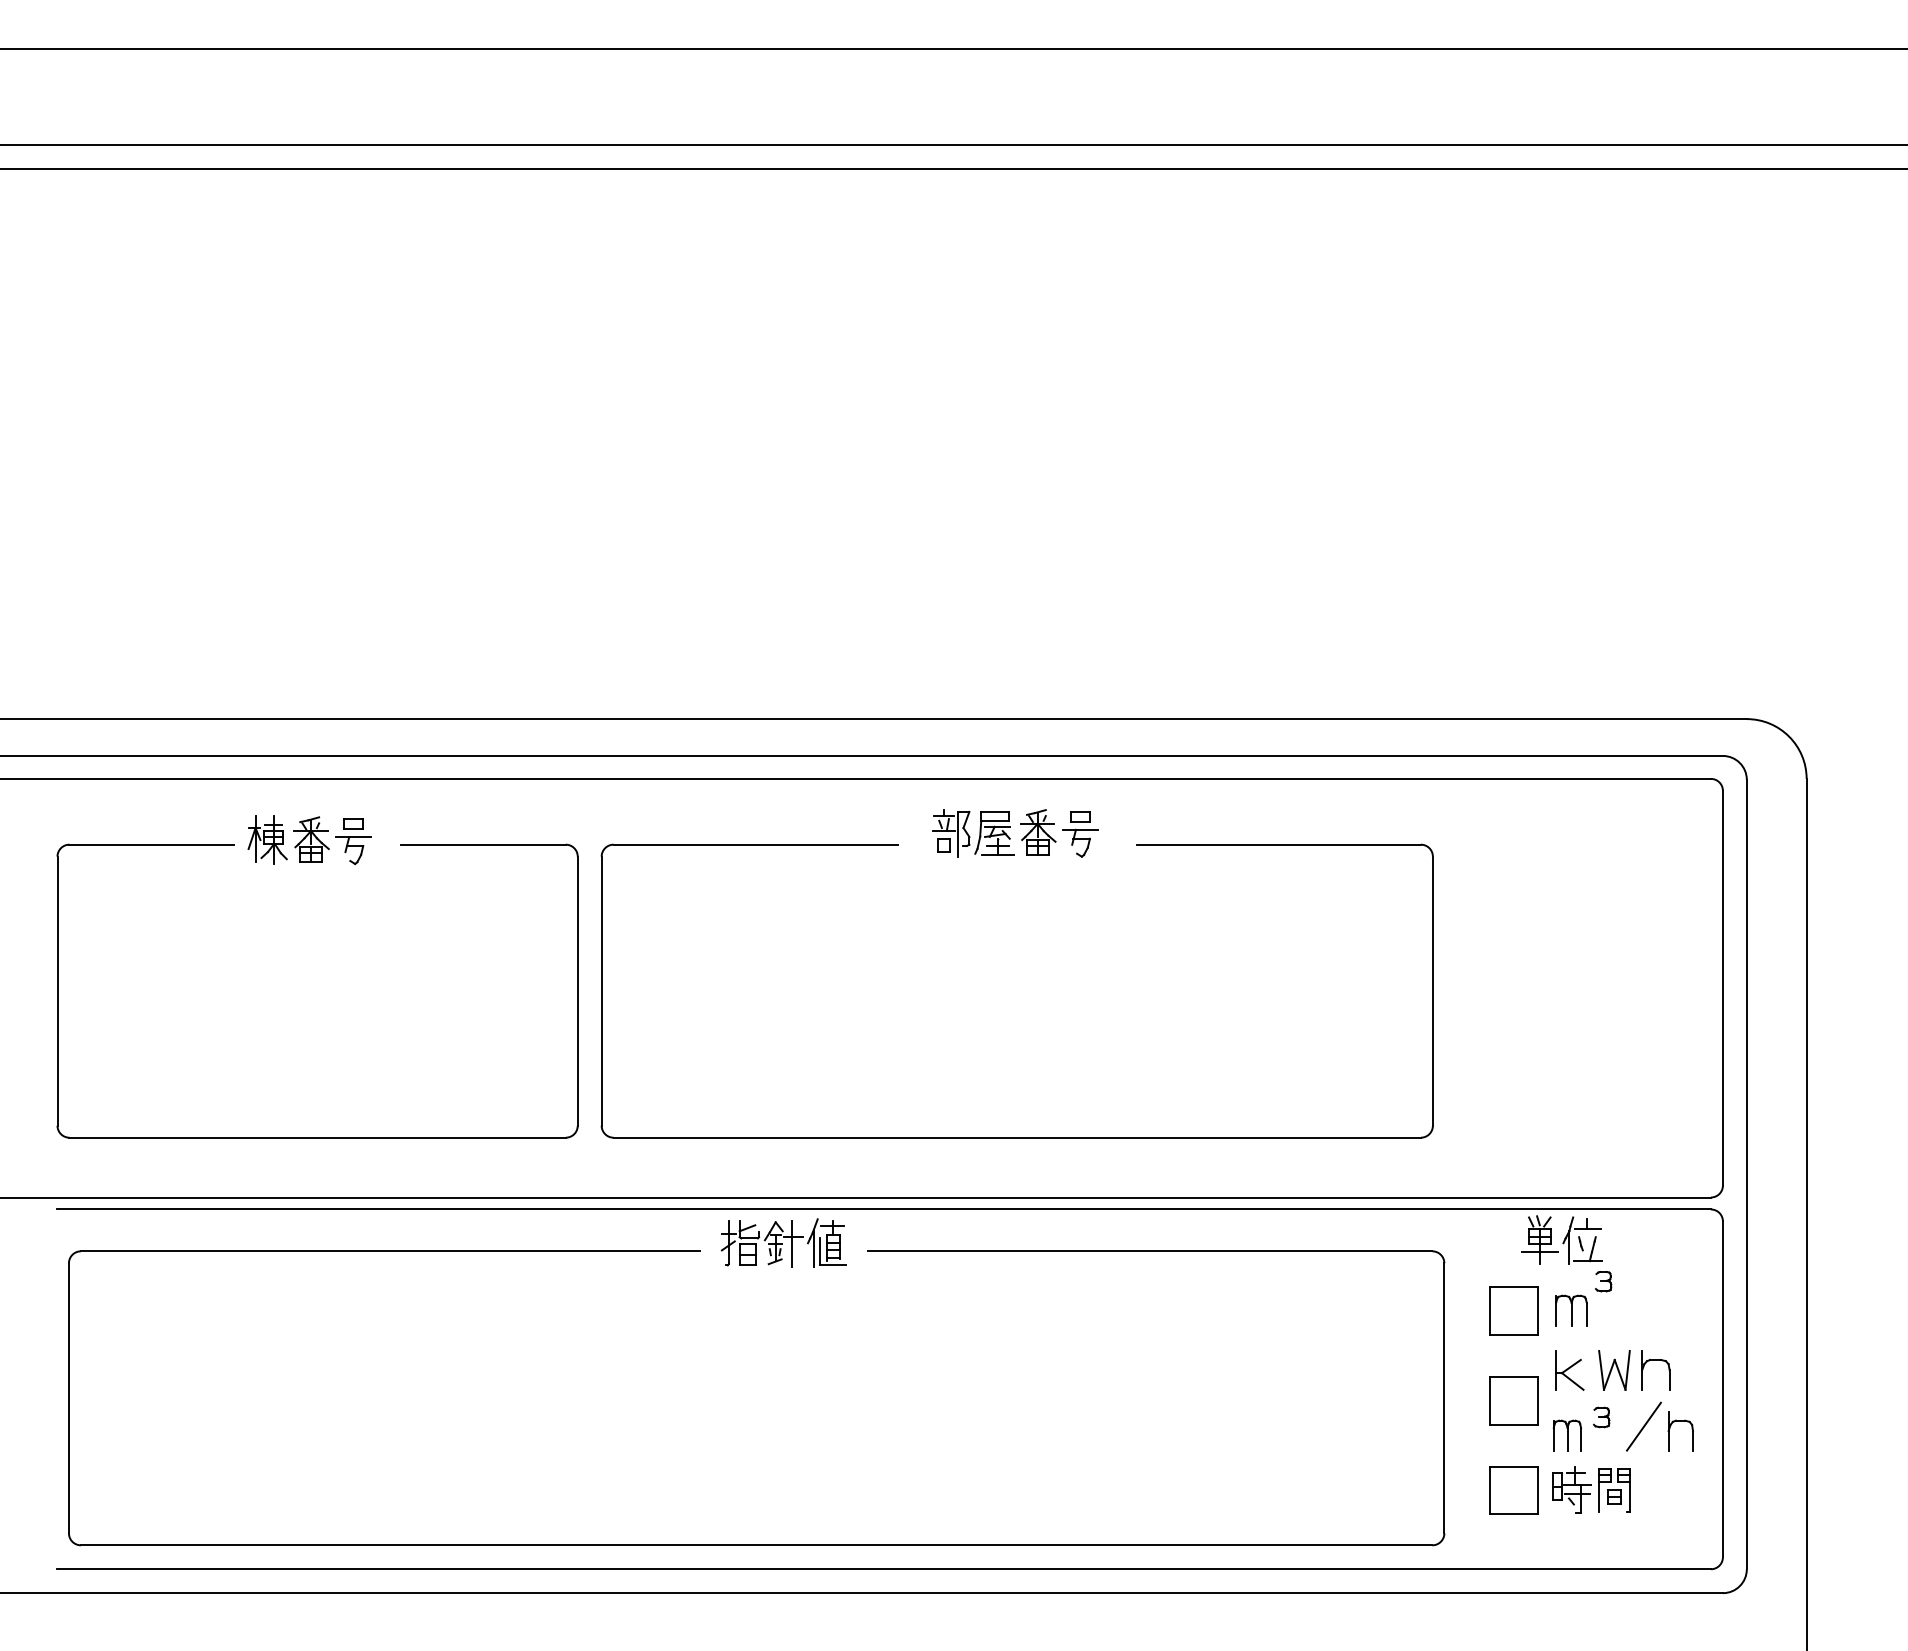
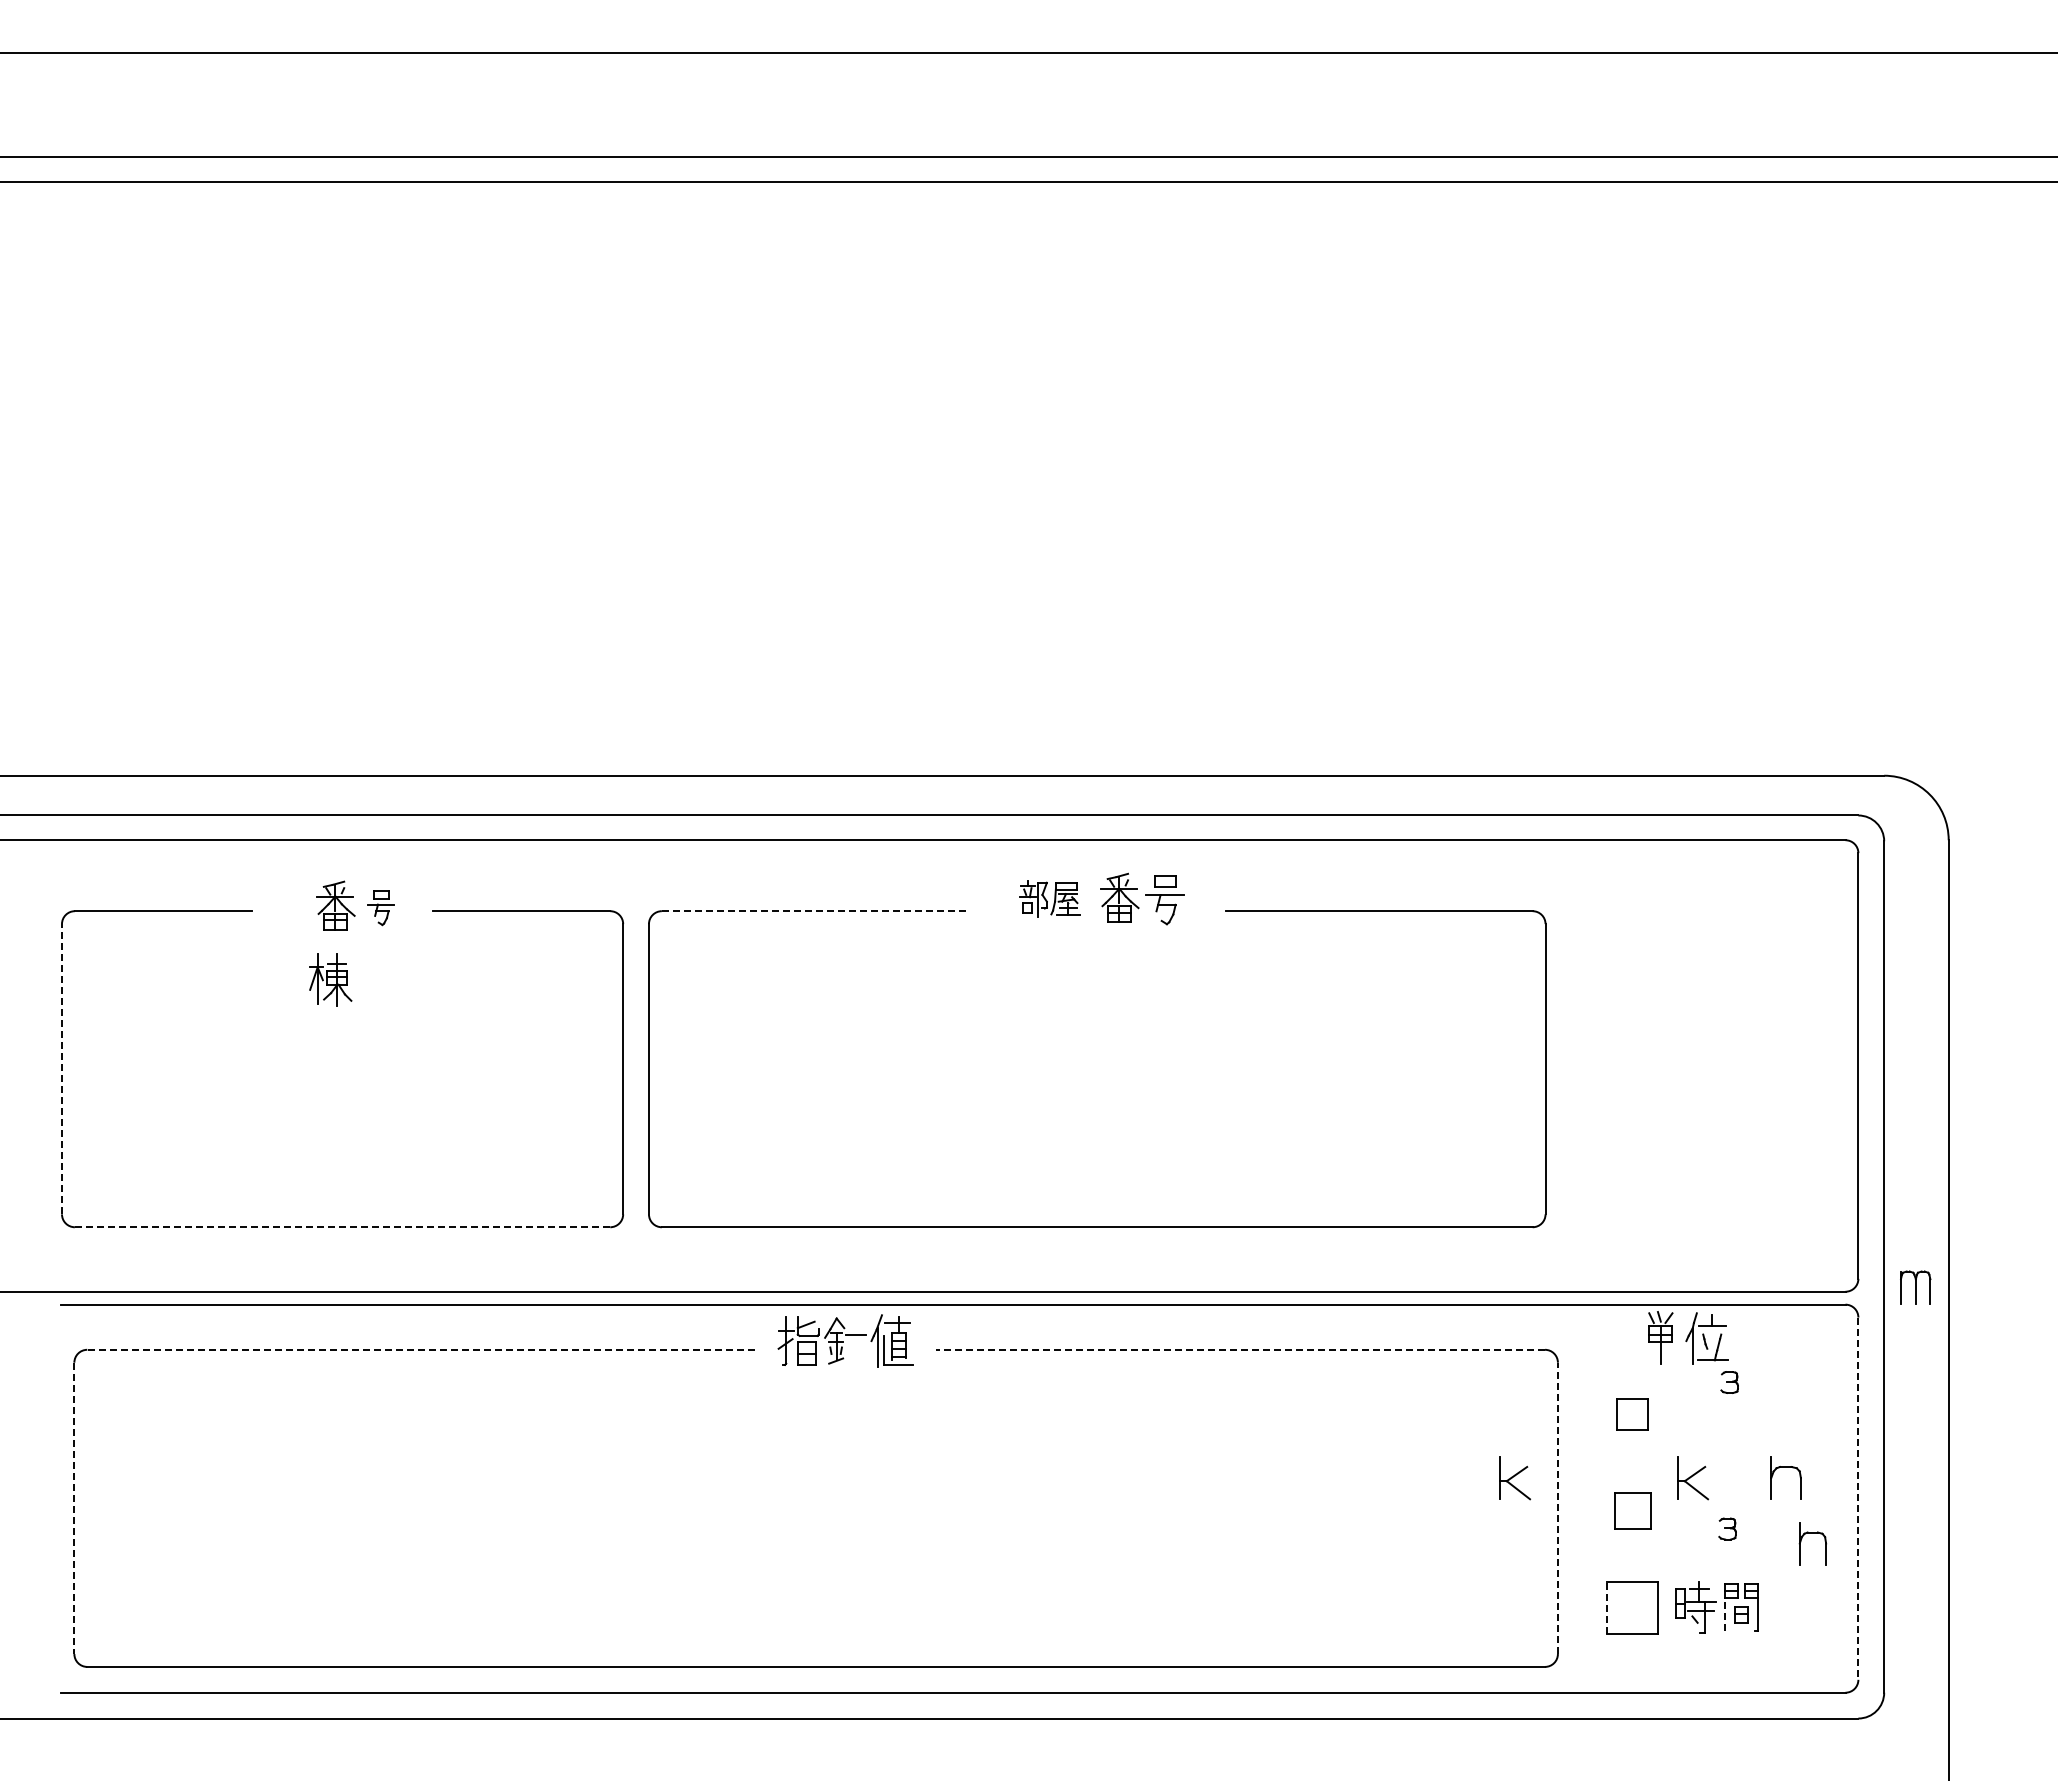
part: (973, 832) -> (1049, 898), size x0.7
part: (267, 839) -> (330, 979), moved
part: (352, 842) -> (380, 908), size x0.7
line: (756, 844) -> (815, 911), solid -> dashed
line: (57, 990) -> (62, 1068), solid -> dashed
line: (317, 1137) -> (342, 1227), solid -> dashed
line: (792, 1243) -> (854, 1341), removed
line: (389, 1251) -> (420, 1349), solid -> dashed
line: (1150, 1251) -> (1240, 1349), solid -> dashed
line: (1539, 1251) -> (1660, 1350), removed
part: (1570, 1310) -> (1694, 1413), removed
part: (1513, 1311) -> (1632, 1414), size x0.6
part: (1405, 1370) -> (1515, 1478), added
part: (1614, 1370) -> (1741, 1478), removed
line: (1723, 1390) -> (1858, 1499), solid -> dashed
line: (69, 1398) -> (74, 1508), solid -> dashed
line: (1443, 1398) -> (1557, 1508), solid -> dashed
part: (1513, 1400) -> (1632, 1510), size x0.7
line: (1643, 1426) -> (1772, 1538), removed
part: (1567, 1435) -> (1915, 1287), moved
line: (1489, 1490) -> (1606, 1607), solid -> dashed
line: (1598, 1495) -> (1724, 1613), solid -> dashed

